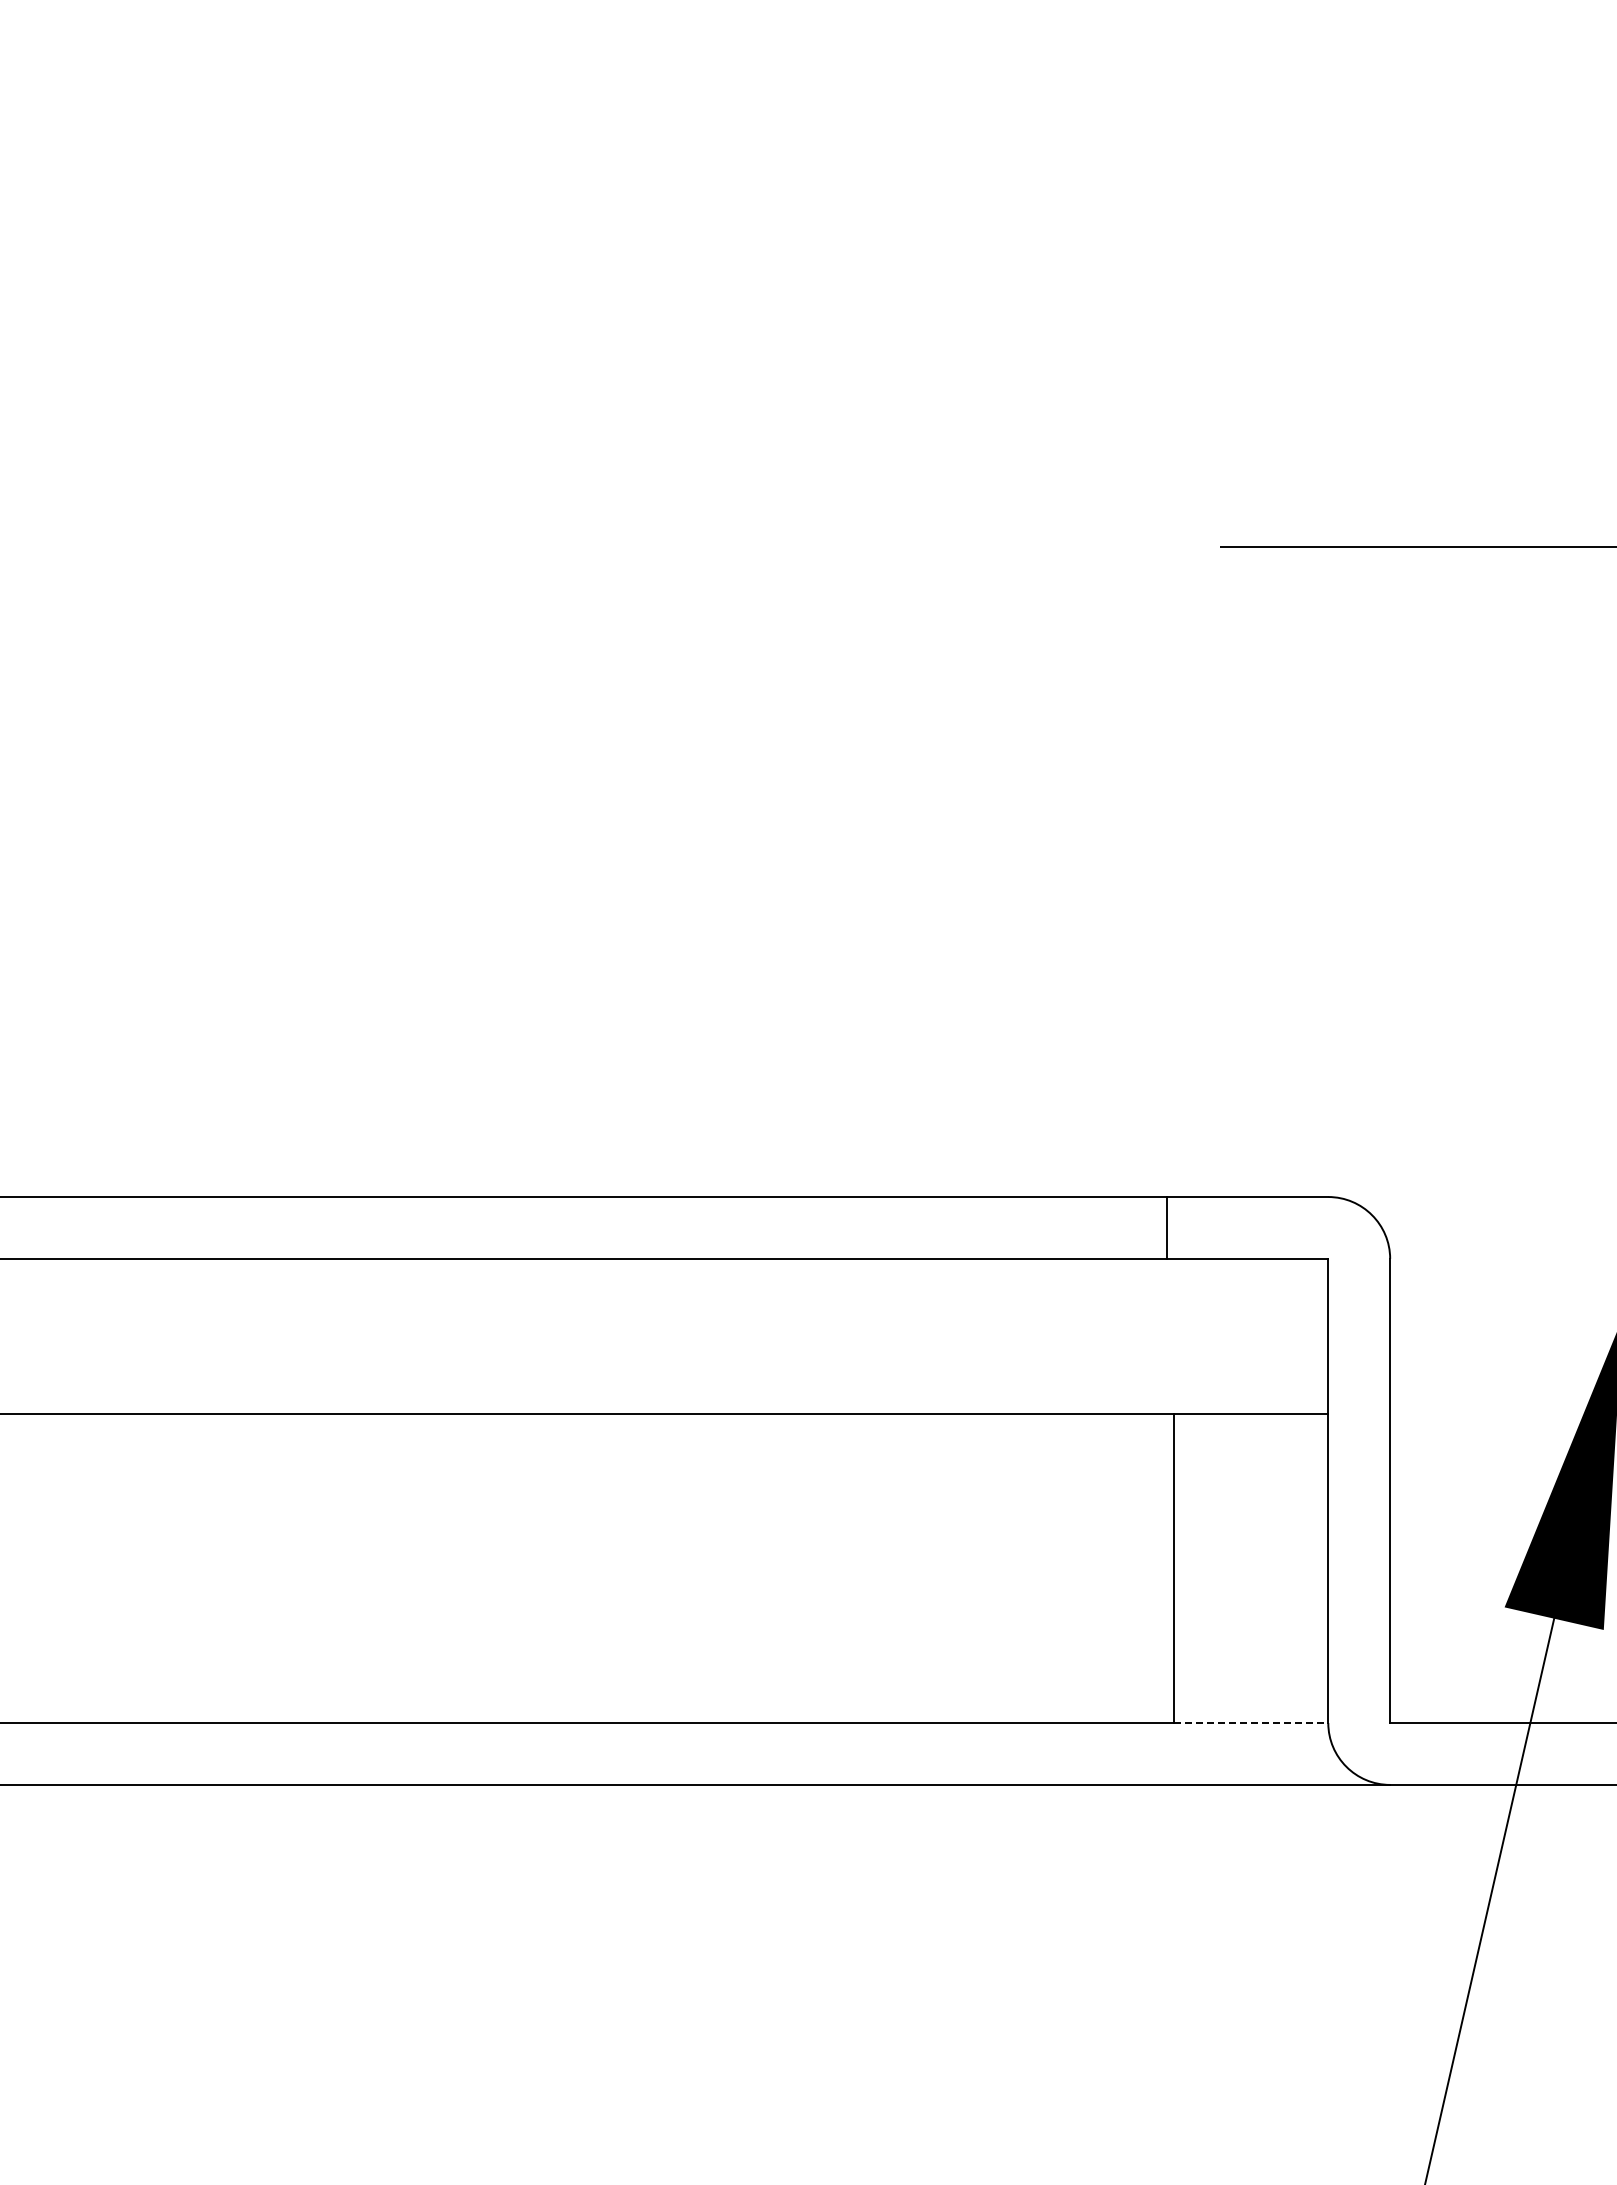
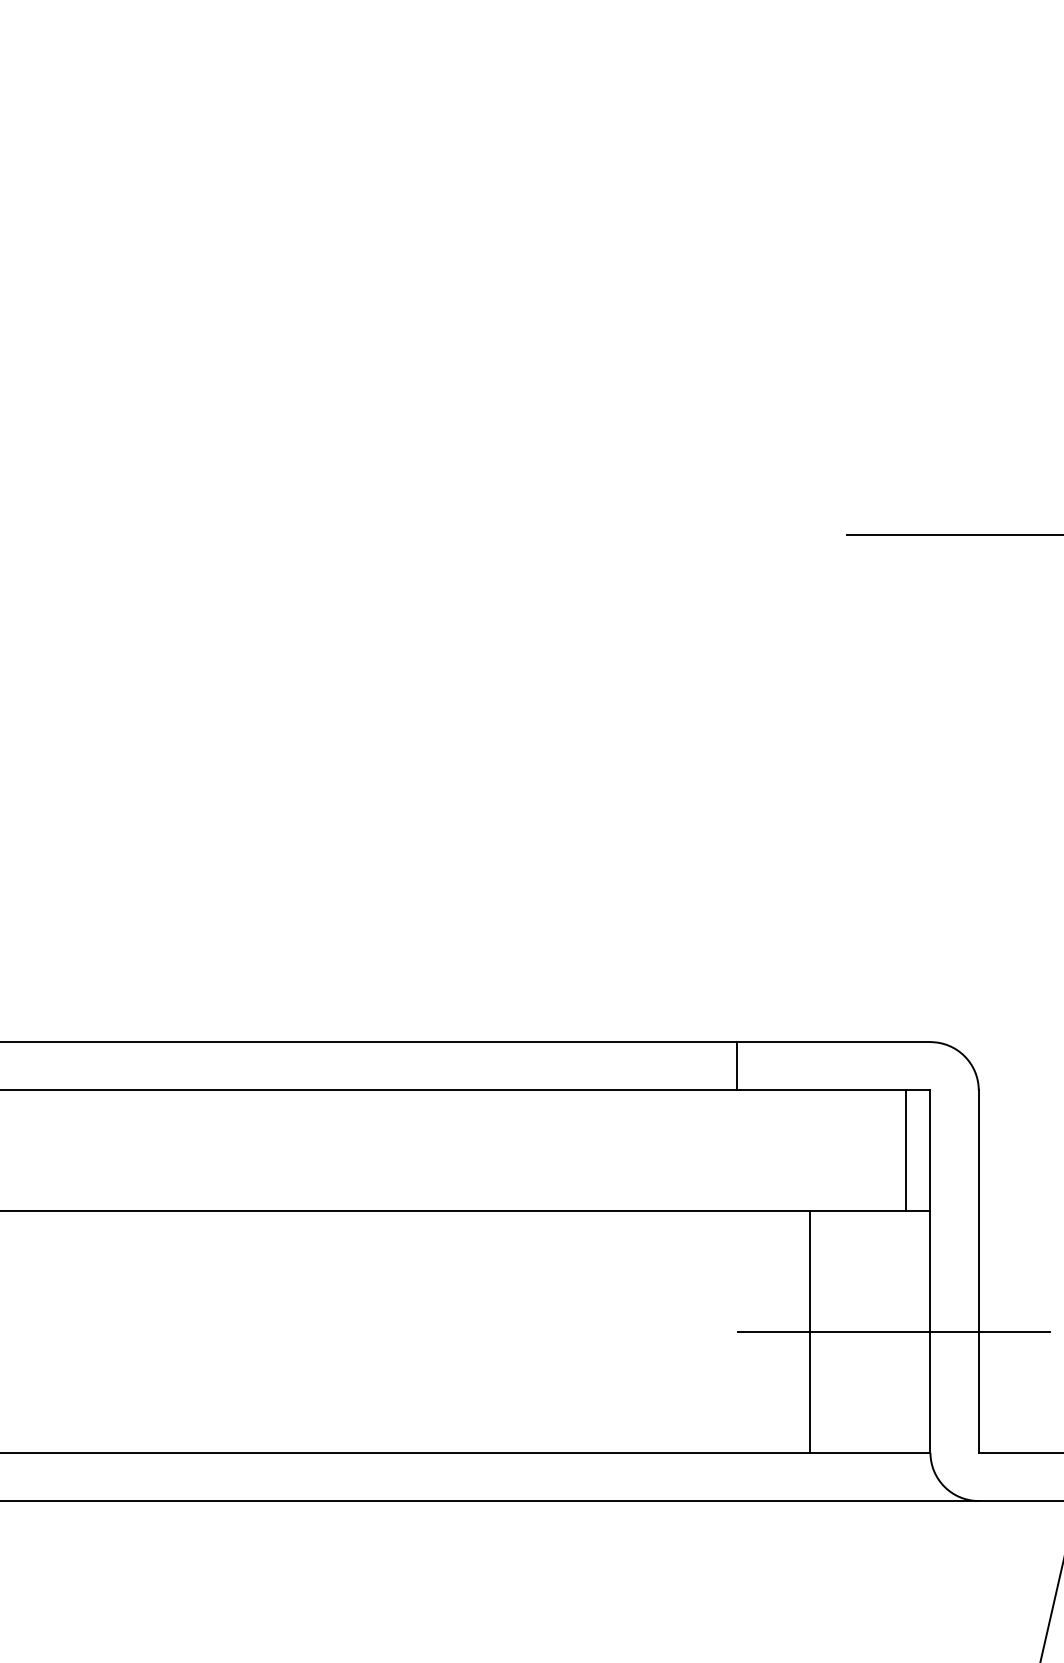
line: (1166, 1227) -> (737, 1065), moved
line: (1297, 1335) -> (906, 1150), added
line: (1281, 1568) -> (893, 1332), added
line: (1251, 1723) -> (870, 1453), dashed -> solid

